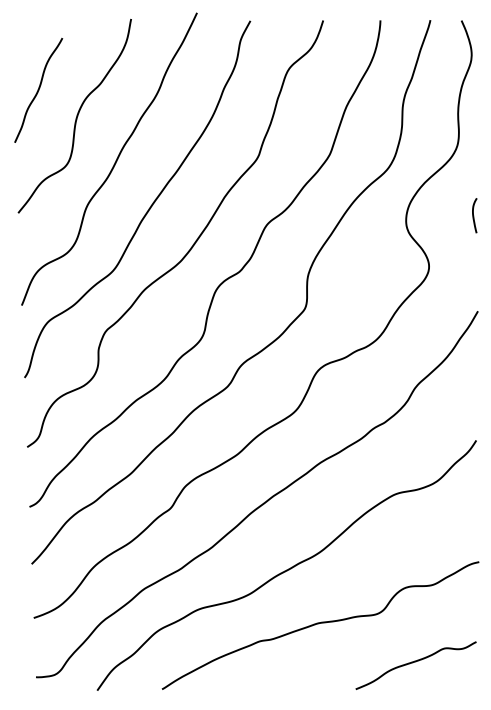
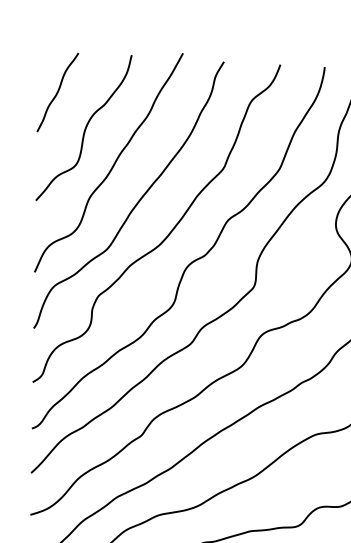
curve: (38, 89) -> (57, 91), moved

